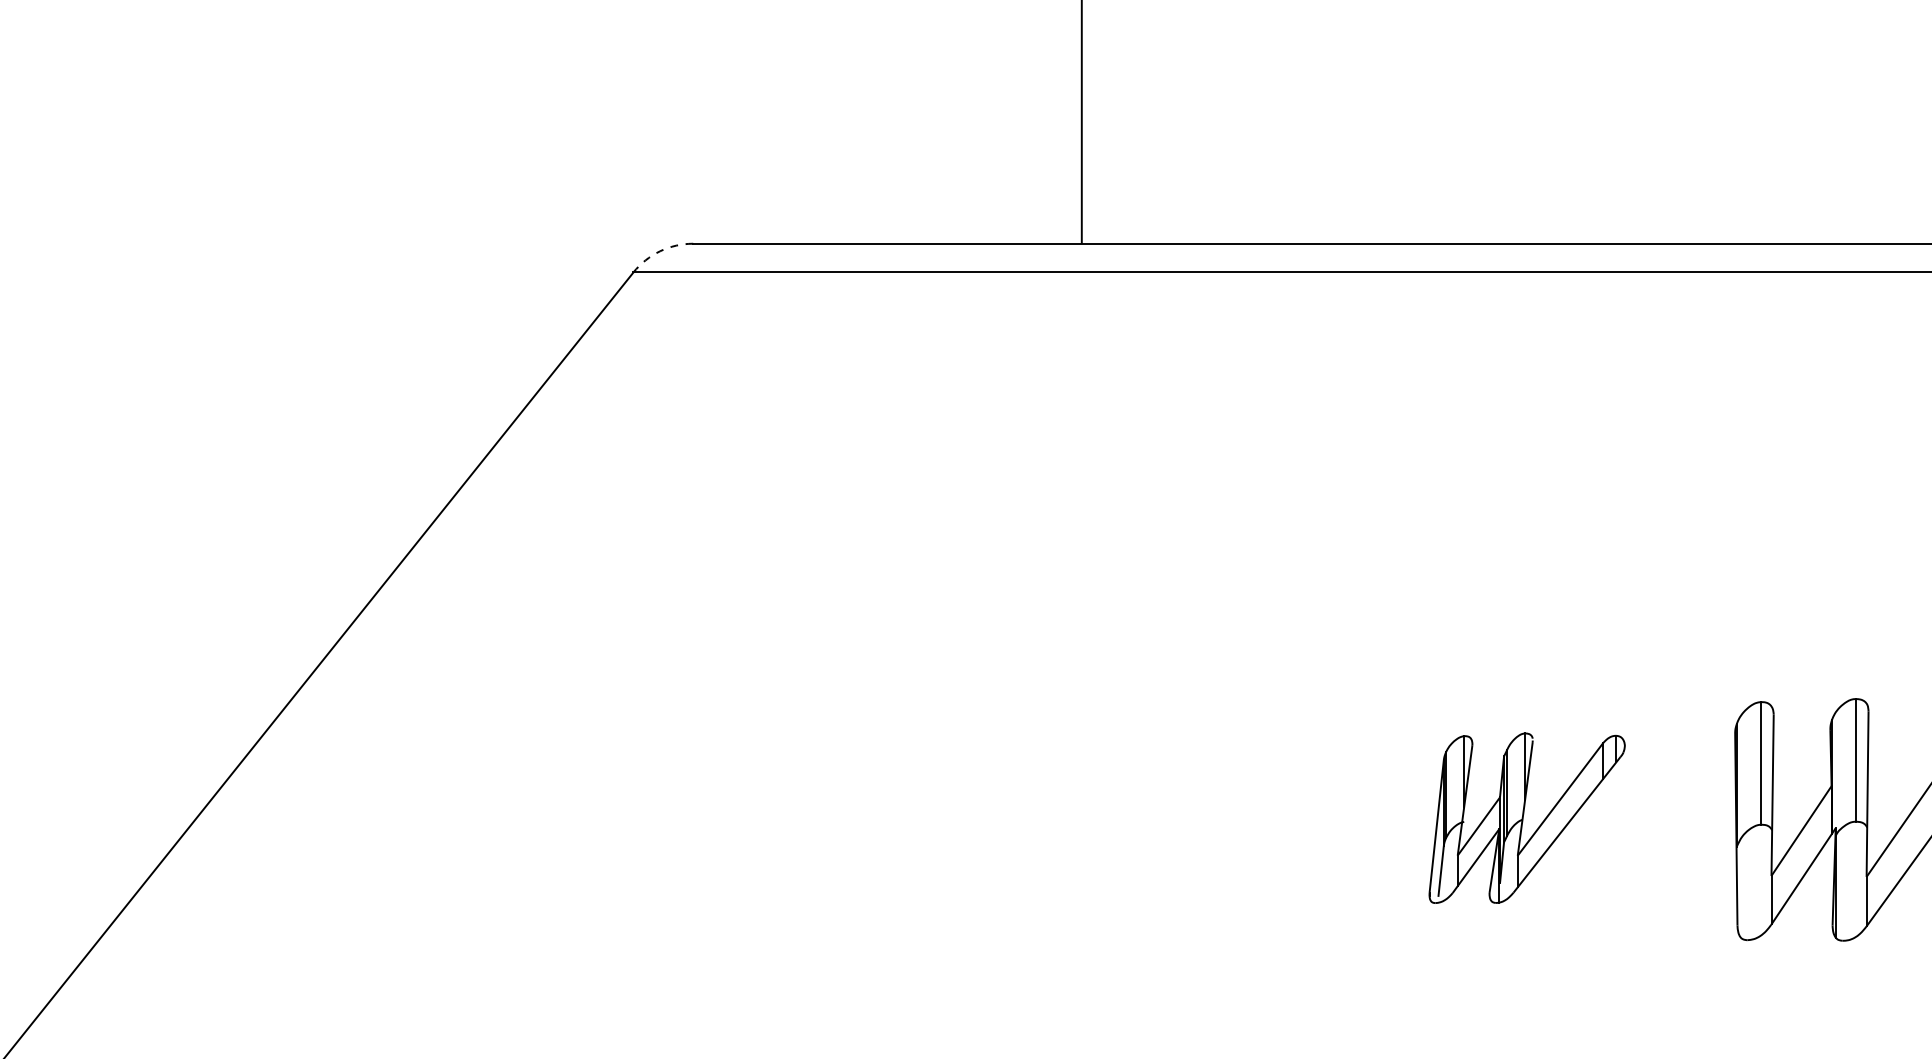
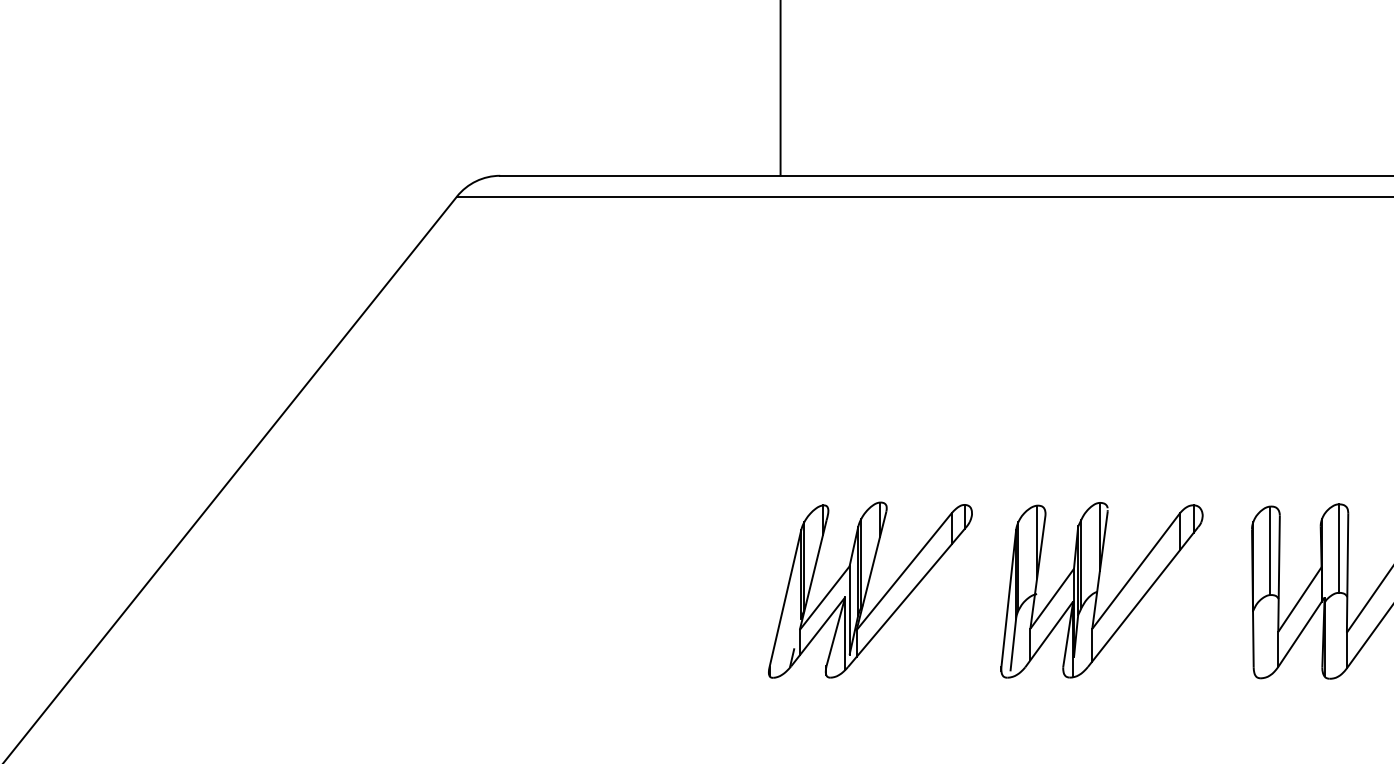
arc: (660, 251) -> (476, 181), dashed -> solid
part: (1205, 817) -> (869, 589), added
part: (1526, 818) -> (1101, 590), size x1.43

